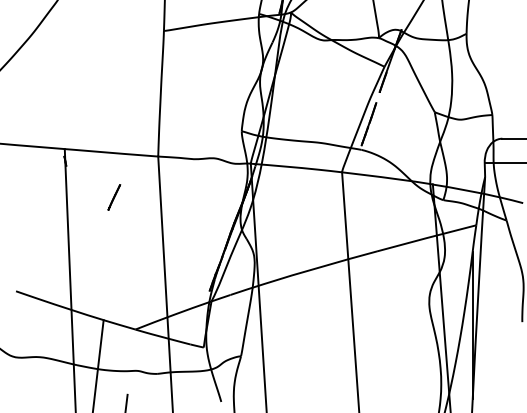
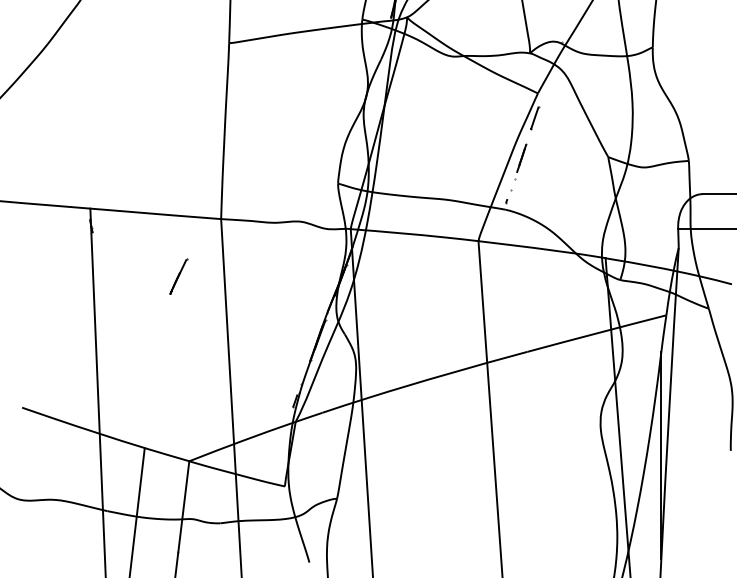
line: (114, 197) -> (178, 276), moved
line: (131, 361) -> (183, 506), added

